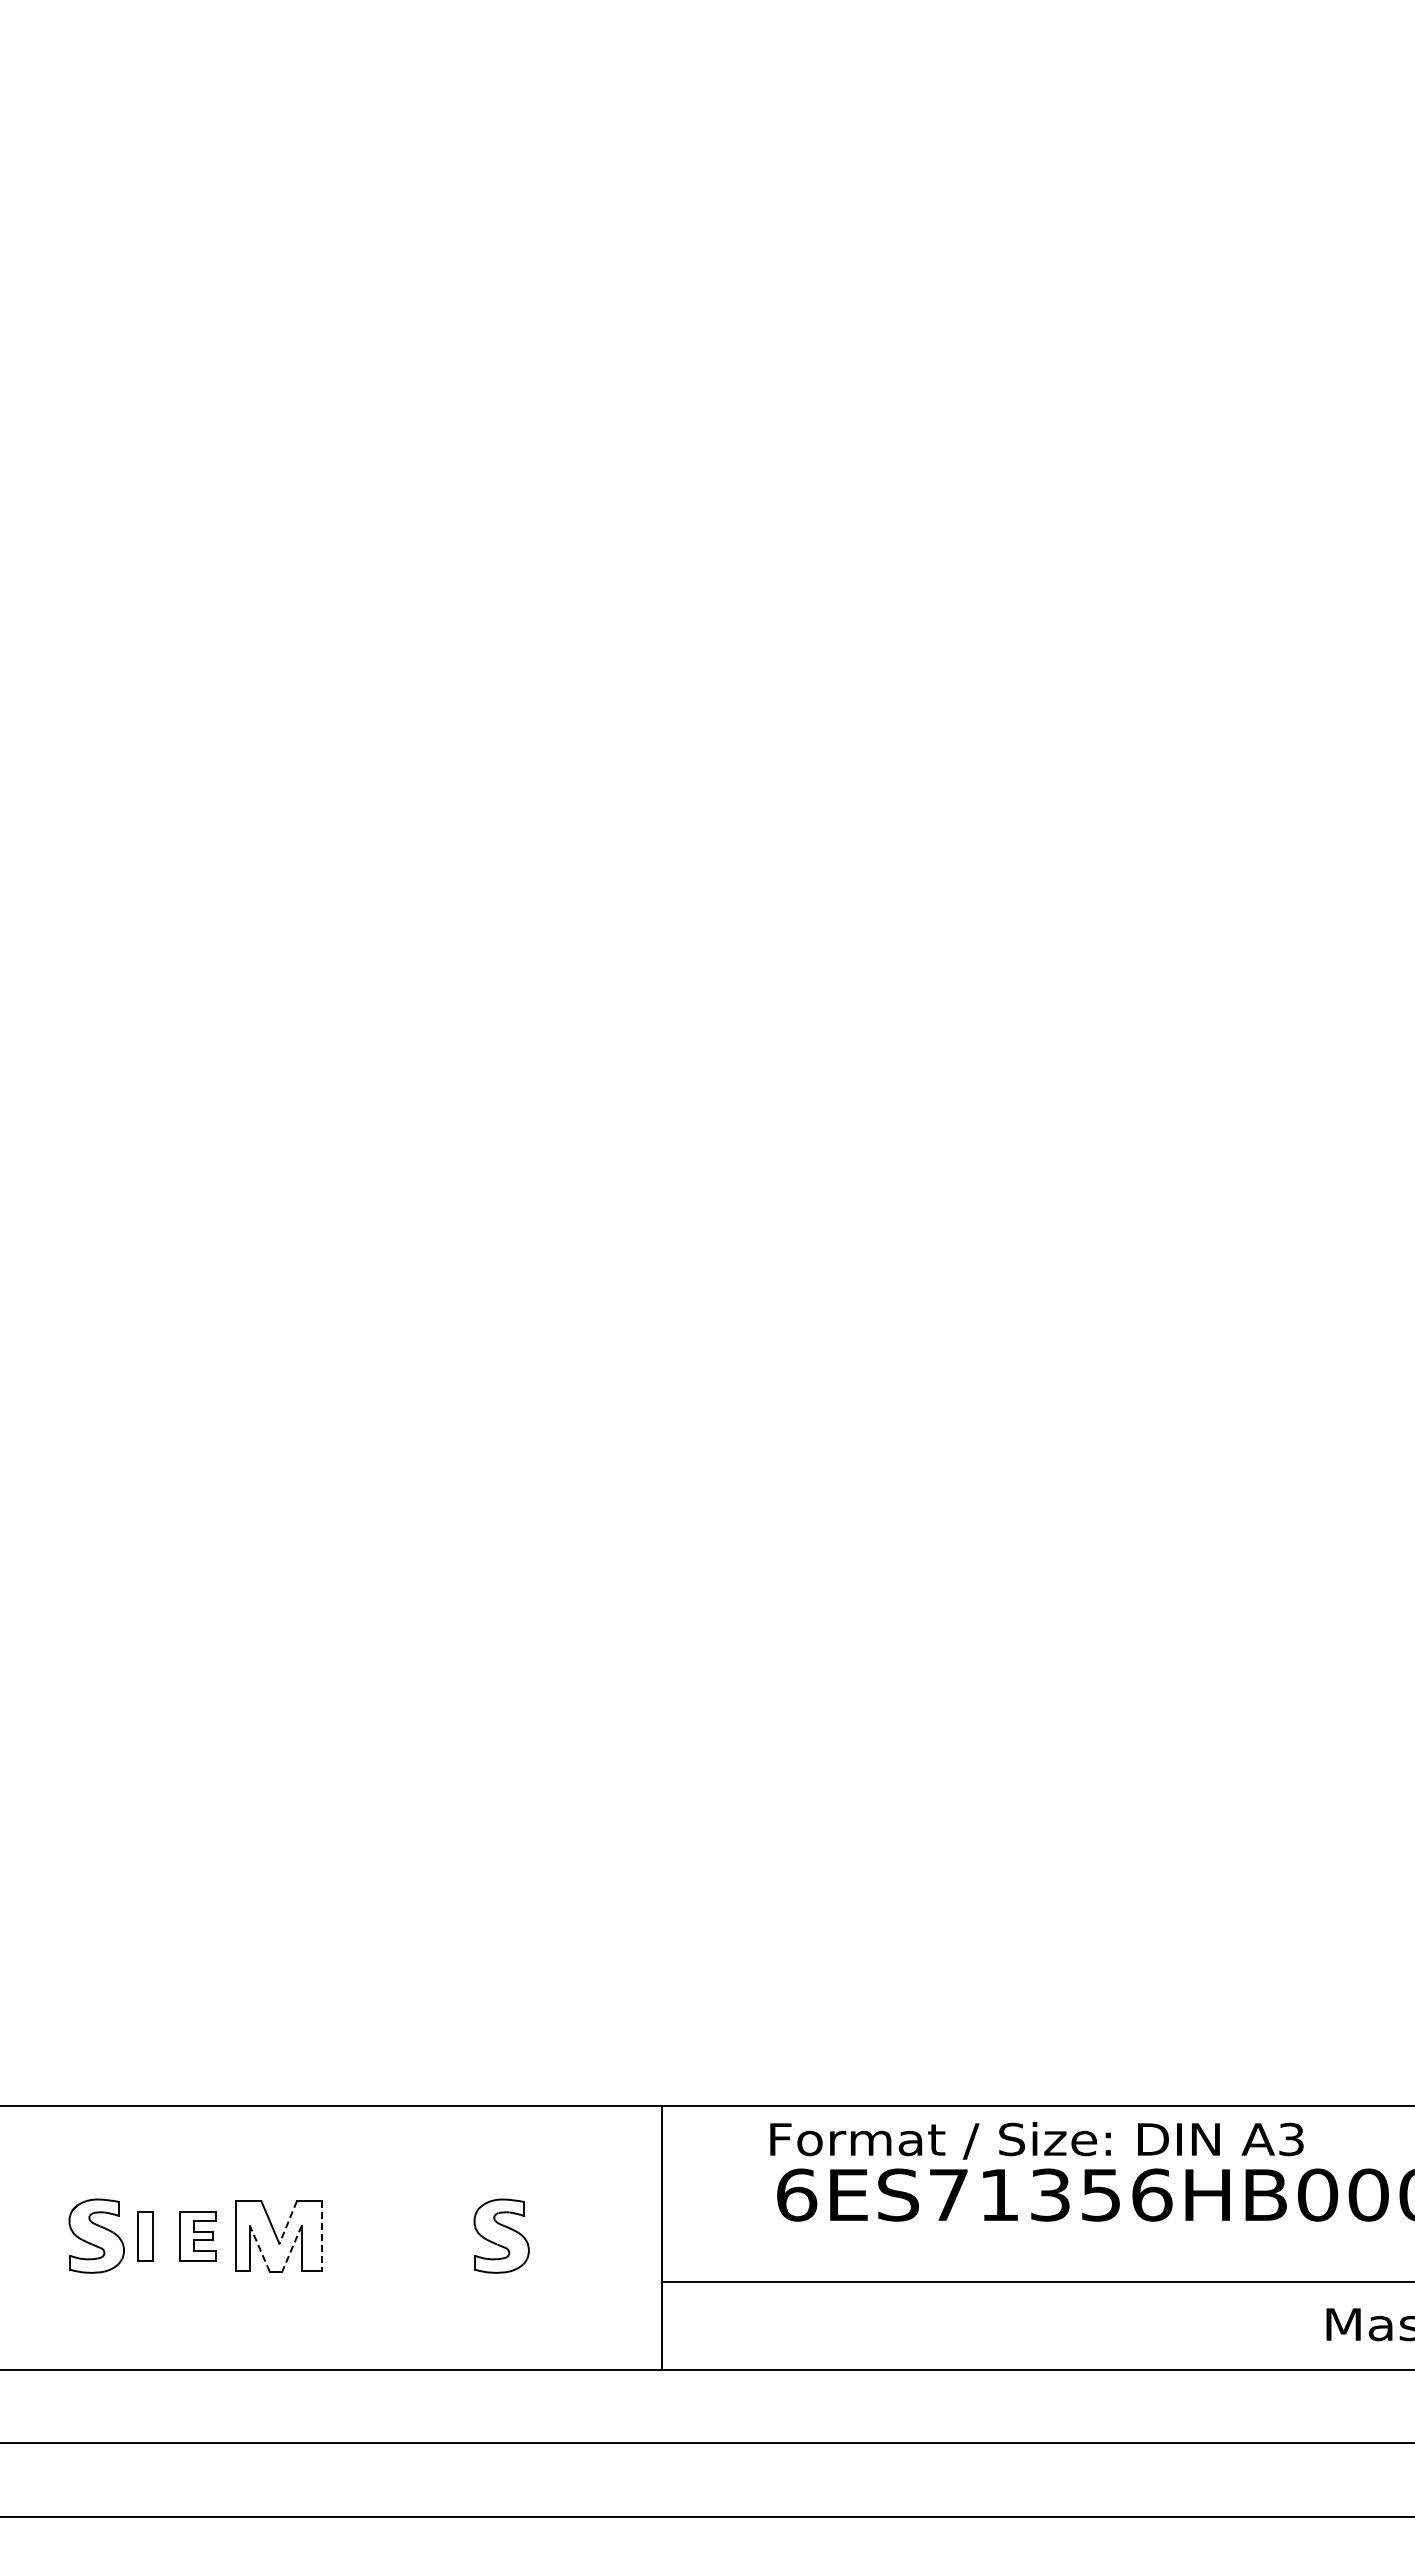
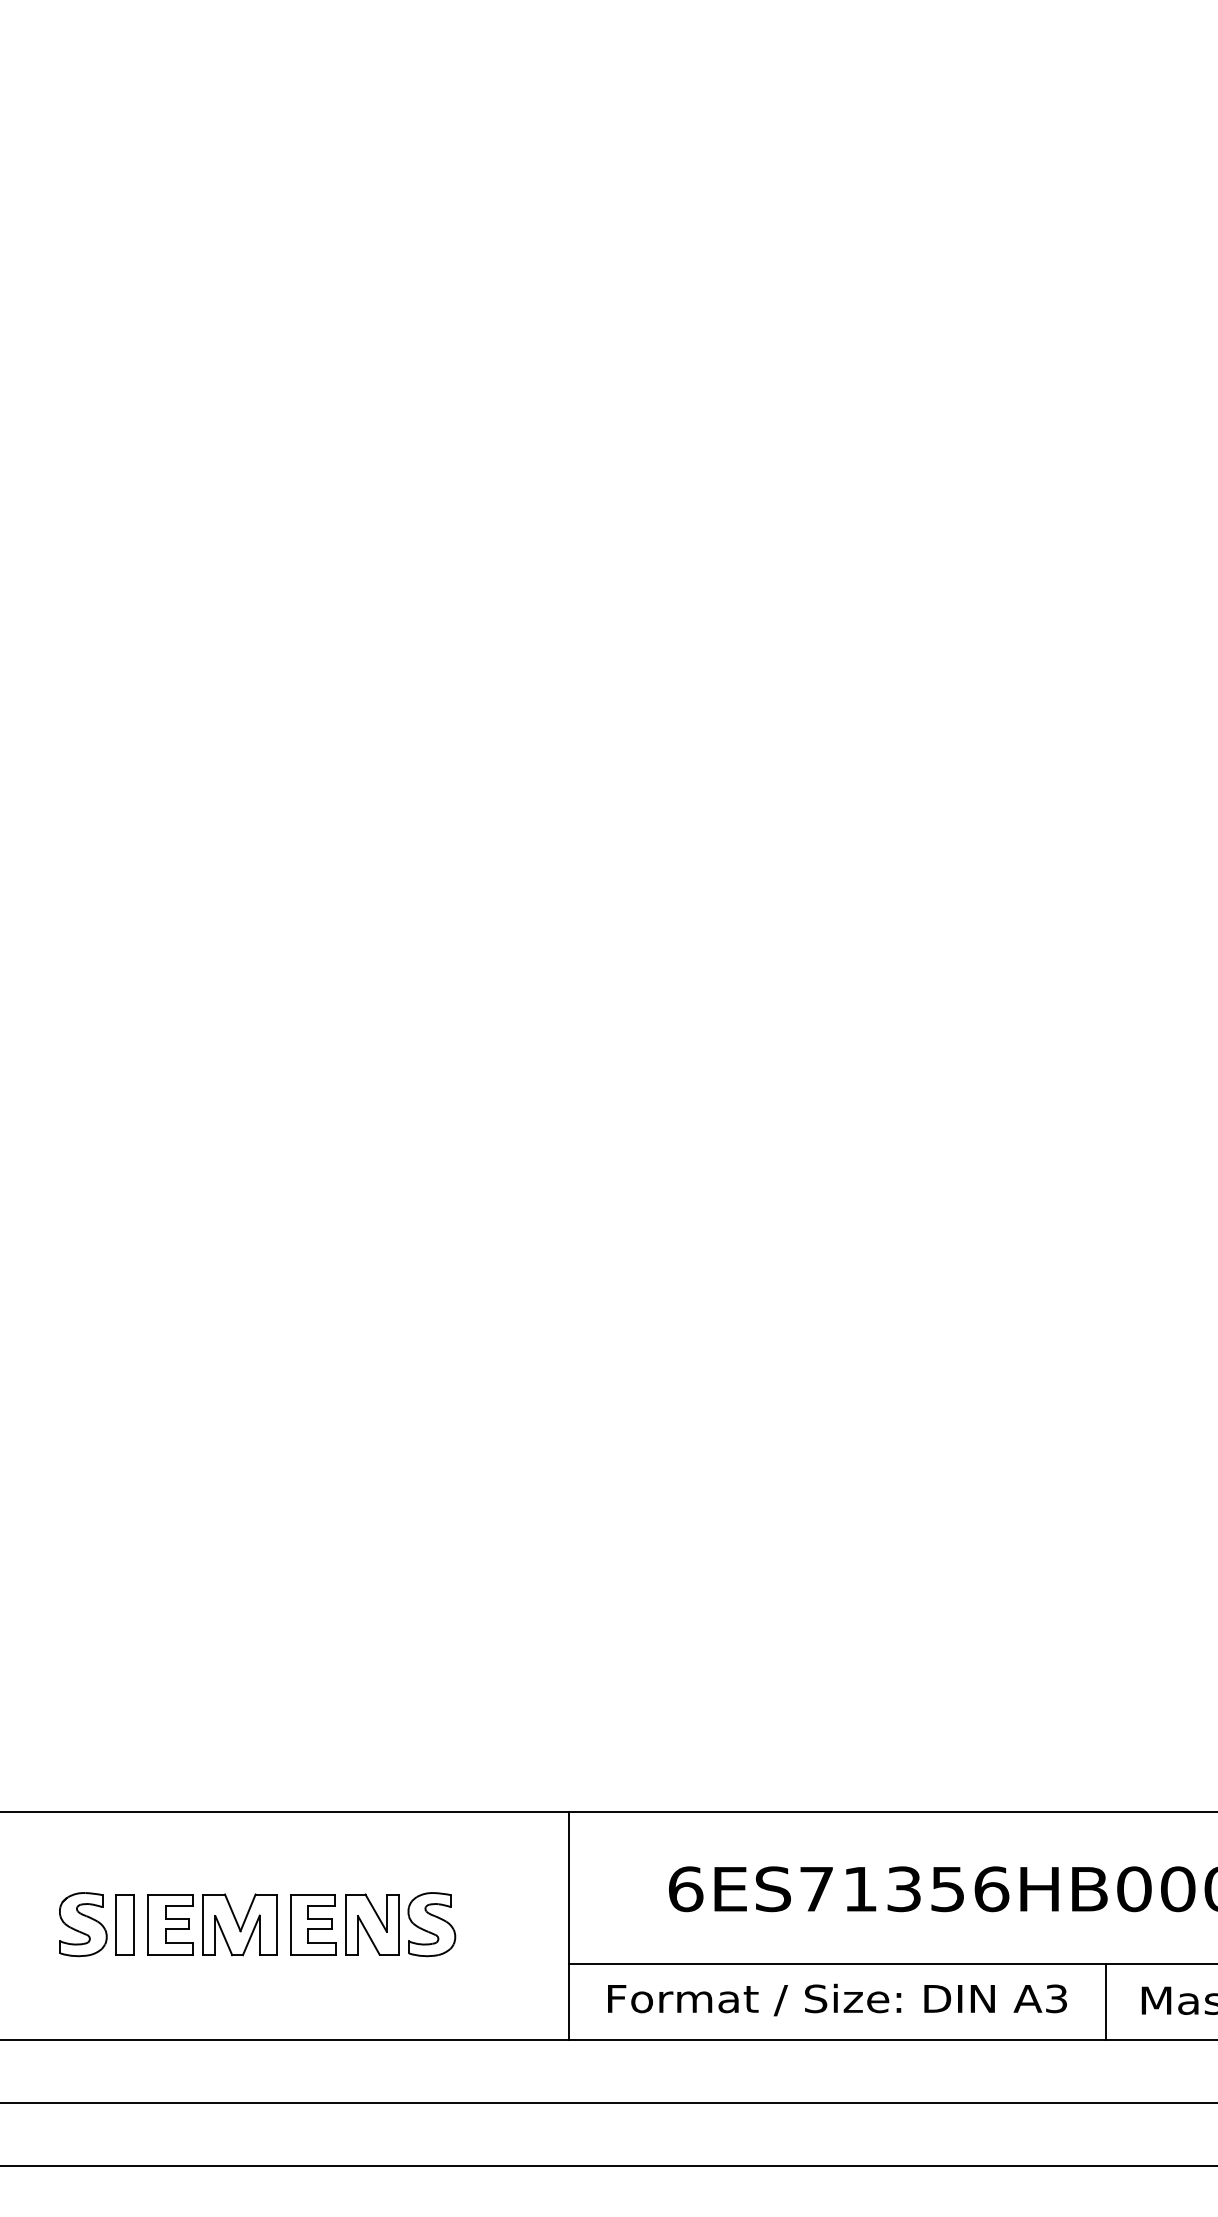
text: (1036, 2140) -> (837, 1999), moved
line: (287, 2223) -> (247, 1913), dashed -> solid
part: (145, 2235) -> (125, 1924), size x1.43
part: (197, 2235) -> (170, 1924), size x1.43
part: (363, 2235) -> (312, 1924), added
line: (322, 2236) -> (277, 1924), dashed -> solid
part: (432, 2236) -> (372, 1924), added
line: (292, 2248) -> (251, 1935), dashed -> solid
line: (260, 2249) -> (224, 1936), dashed -> solid
line: (1285, 2325) -> (1106, 2001), added

